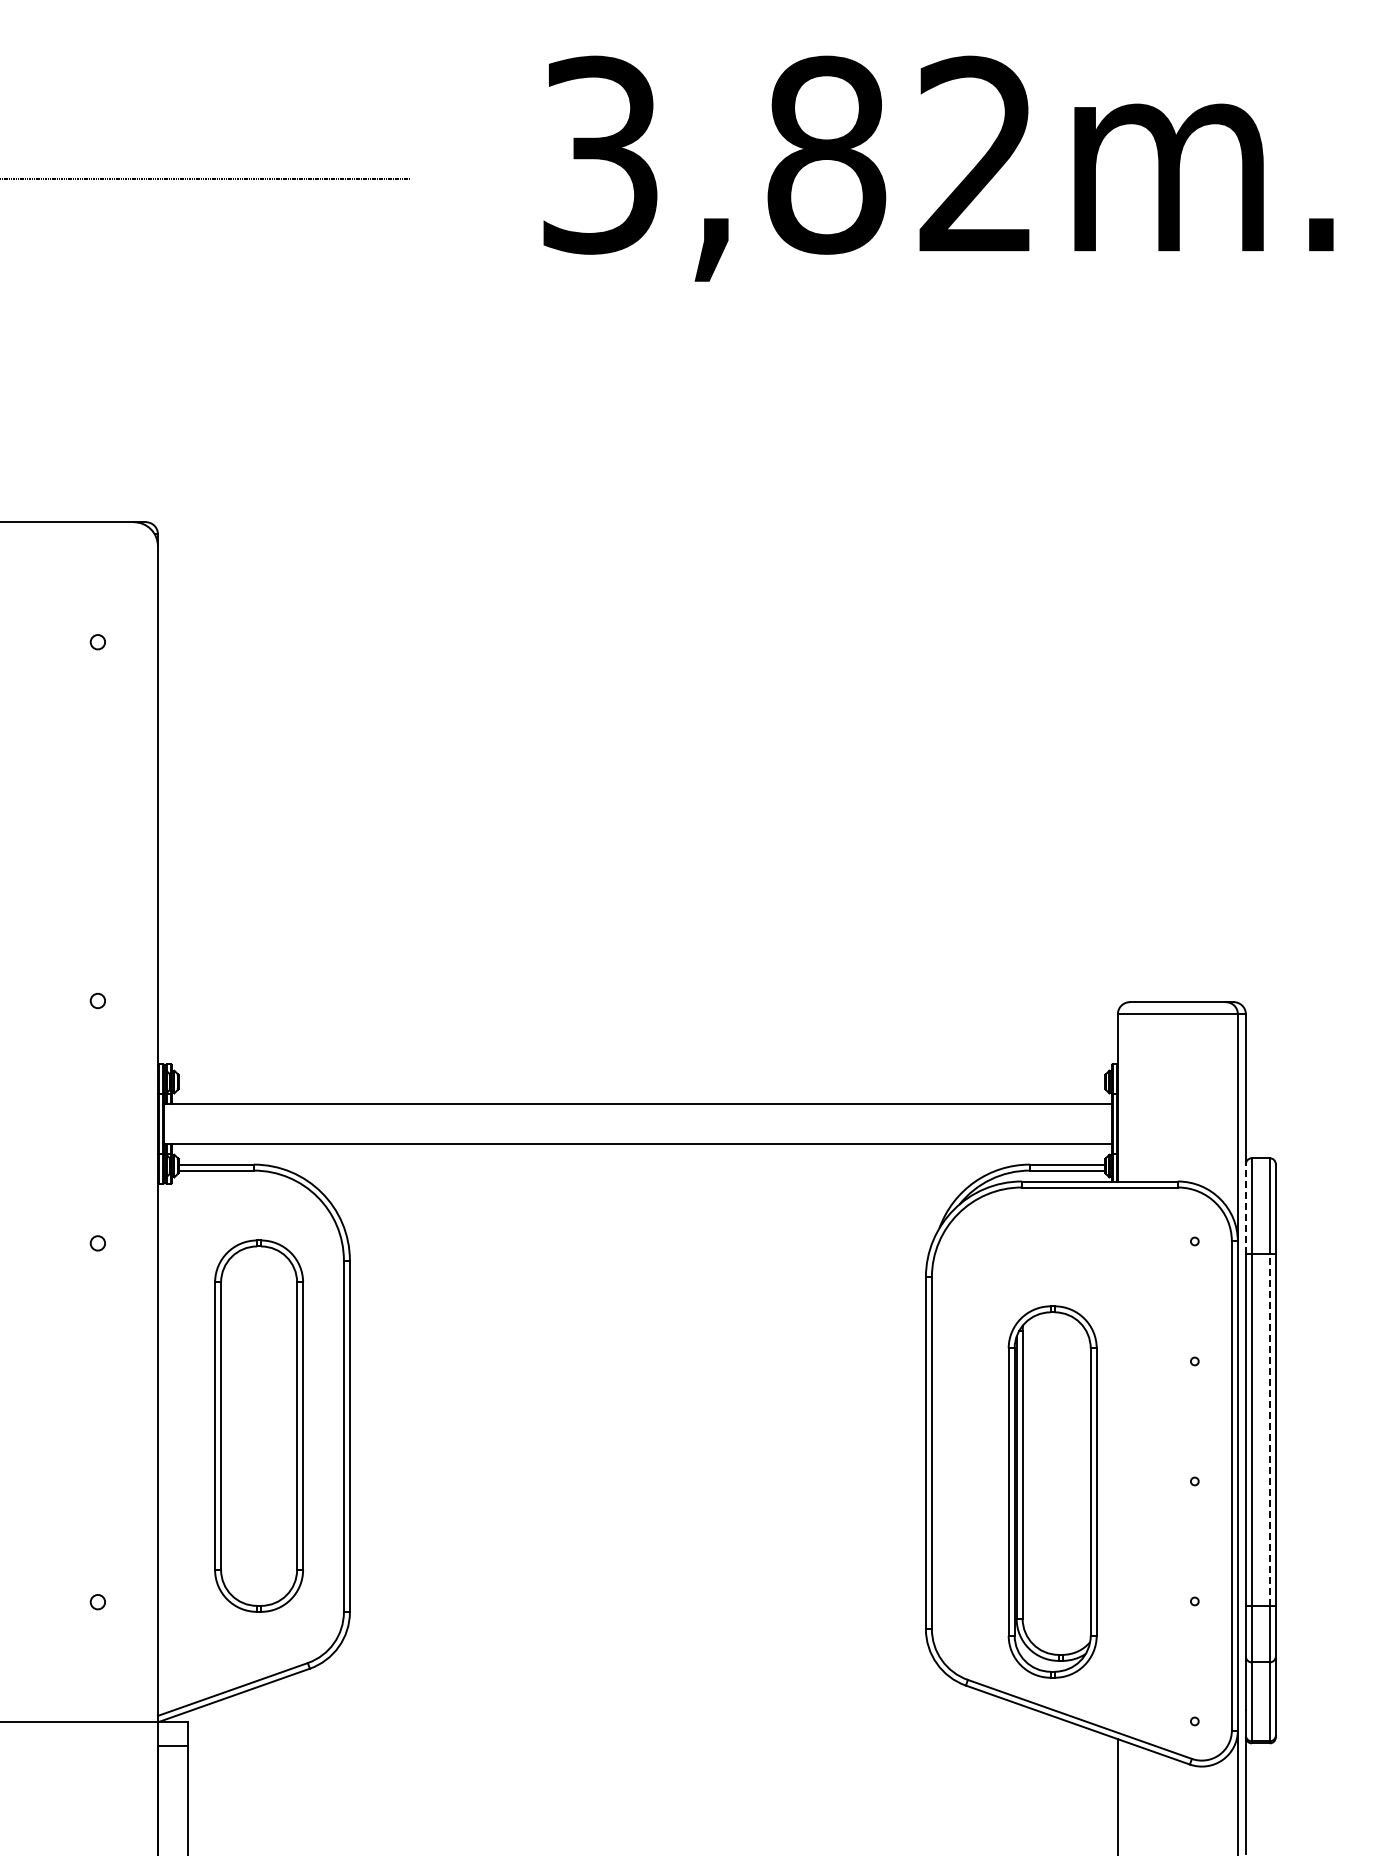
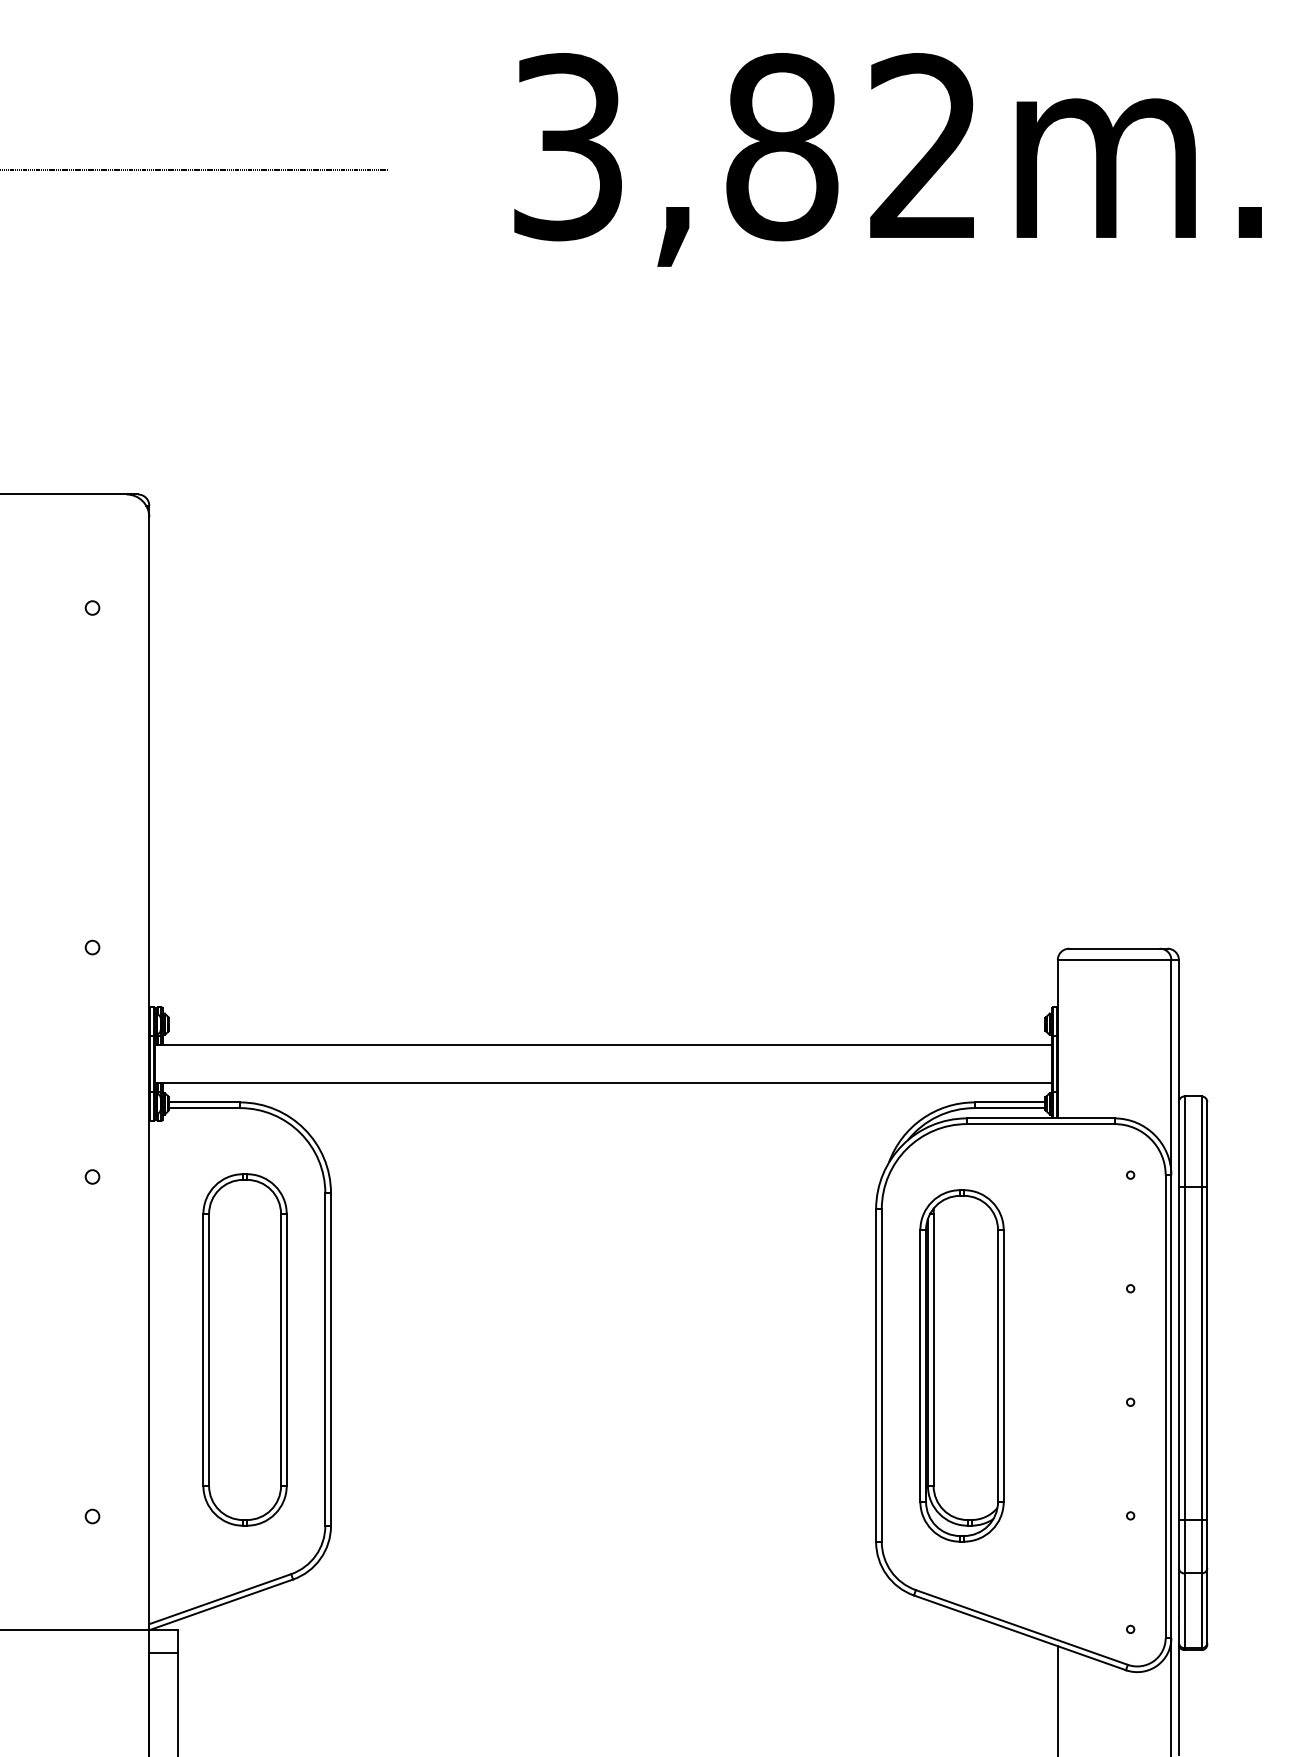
line: (1245, 1209) -> (1178, 1144), dashed -> solid
line: (1269, 1430) -> (1201, 1354), dashed -> solid
part: (1052, 1491) -> (961, 1365), moved

